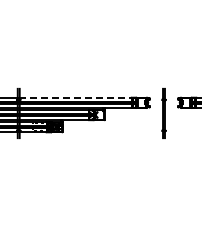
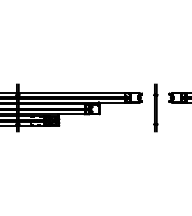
line: (77, 97) -> (73, 92), dashed -> solid

